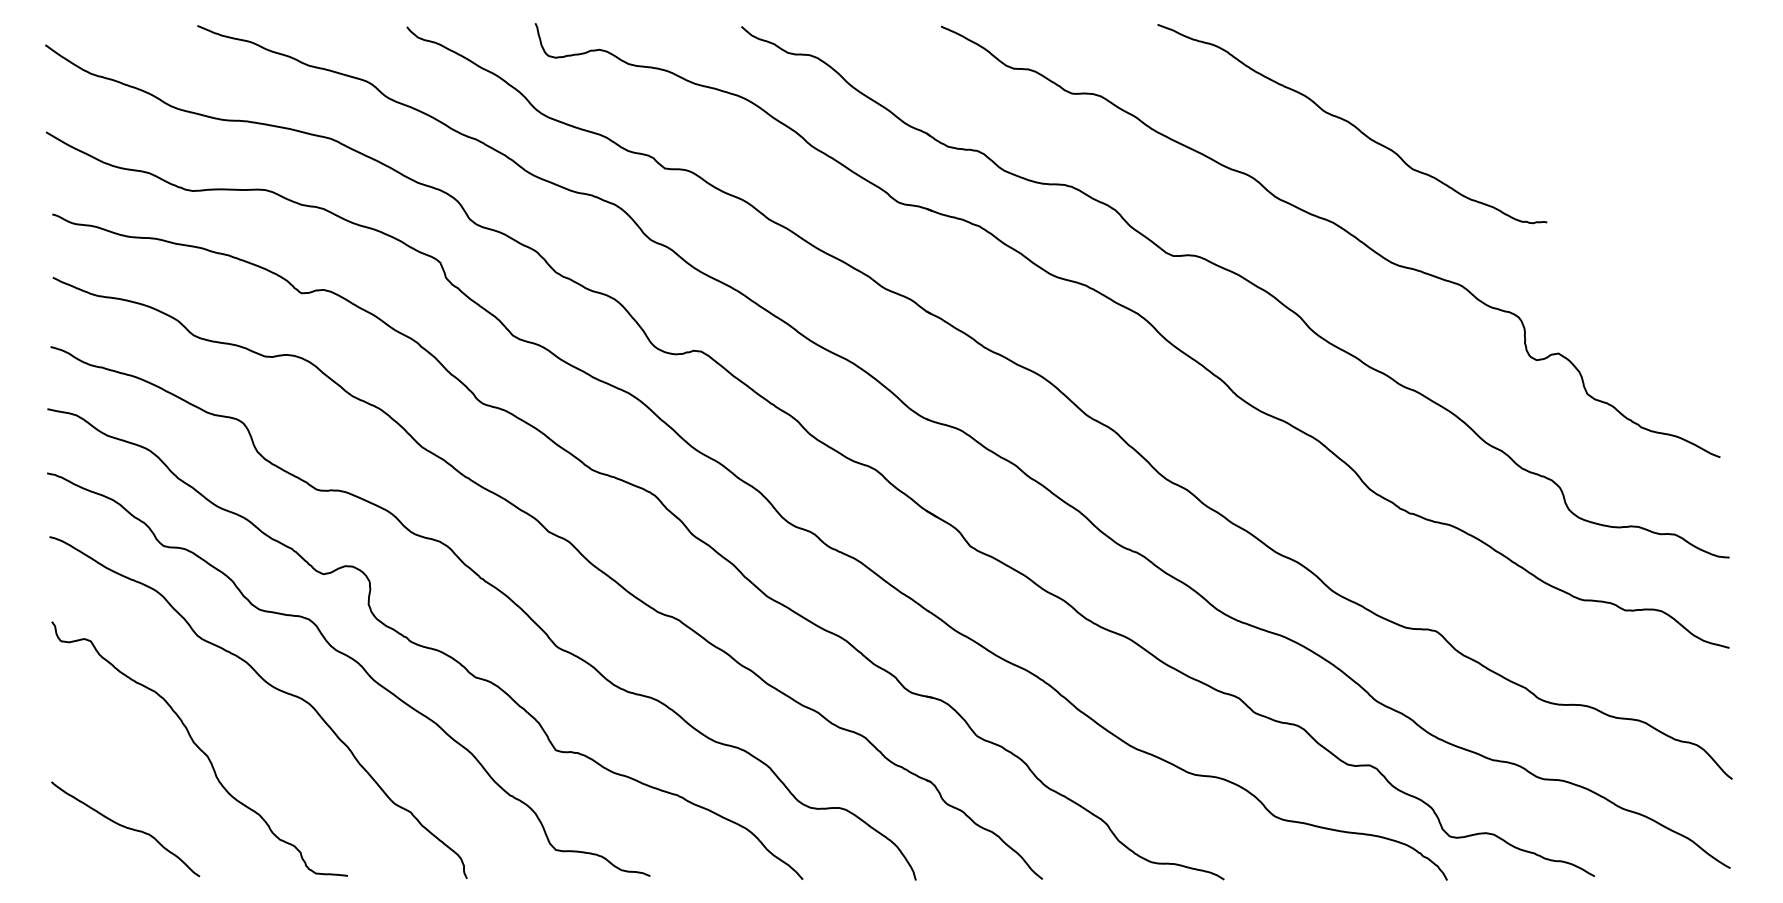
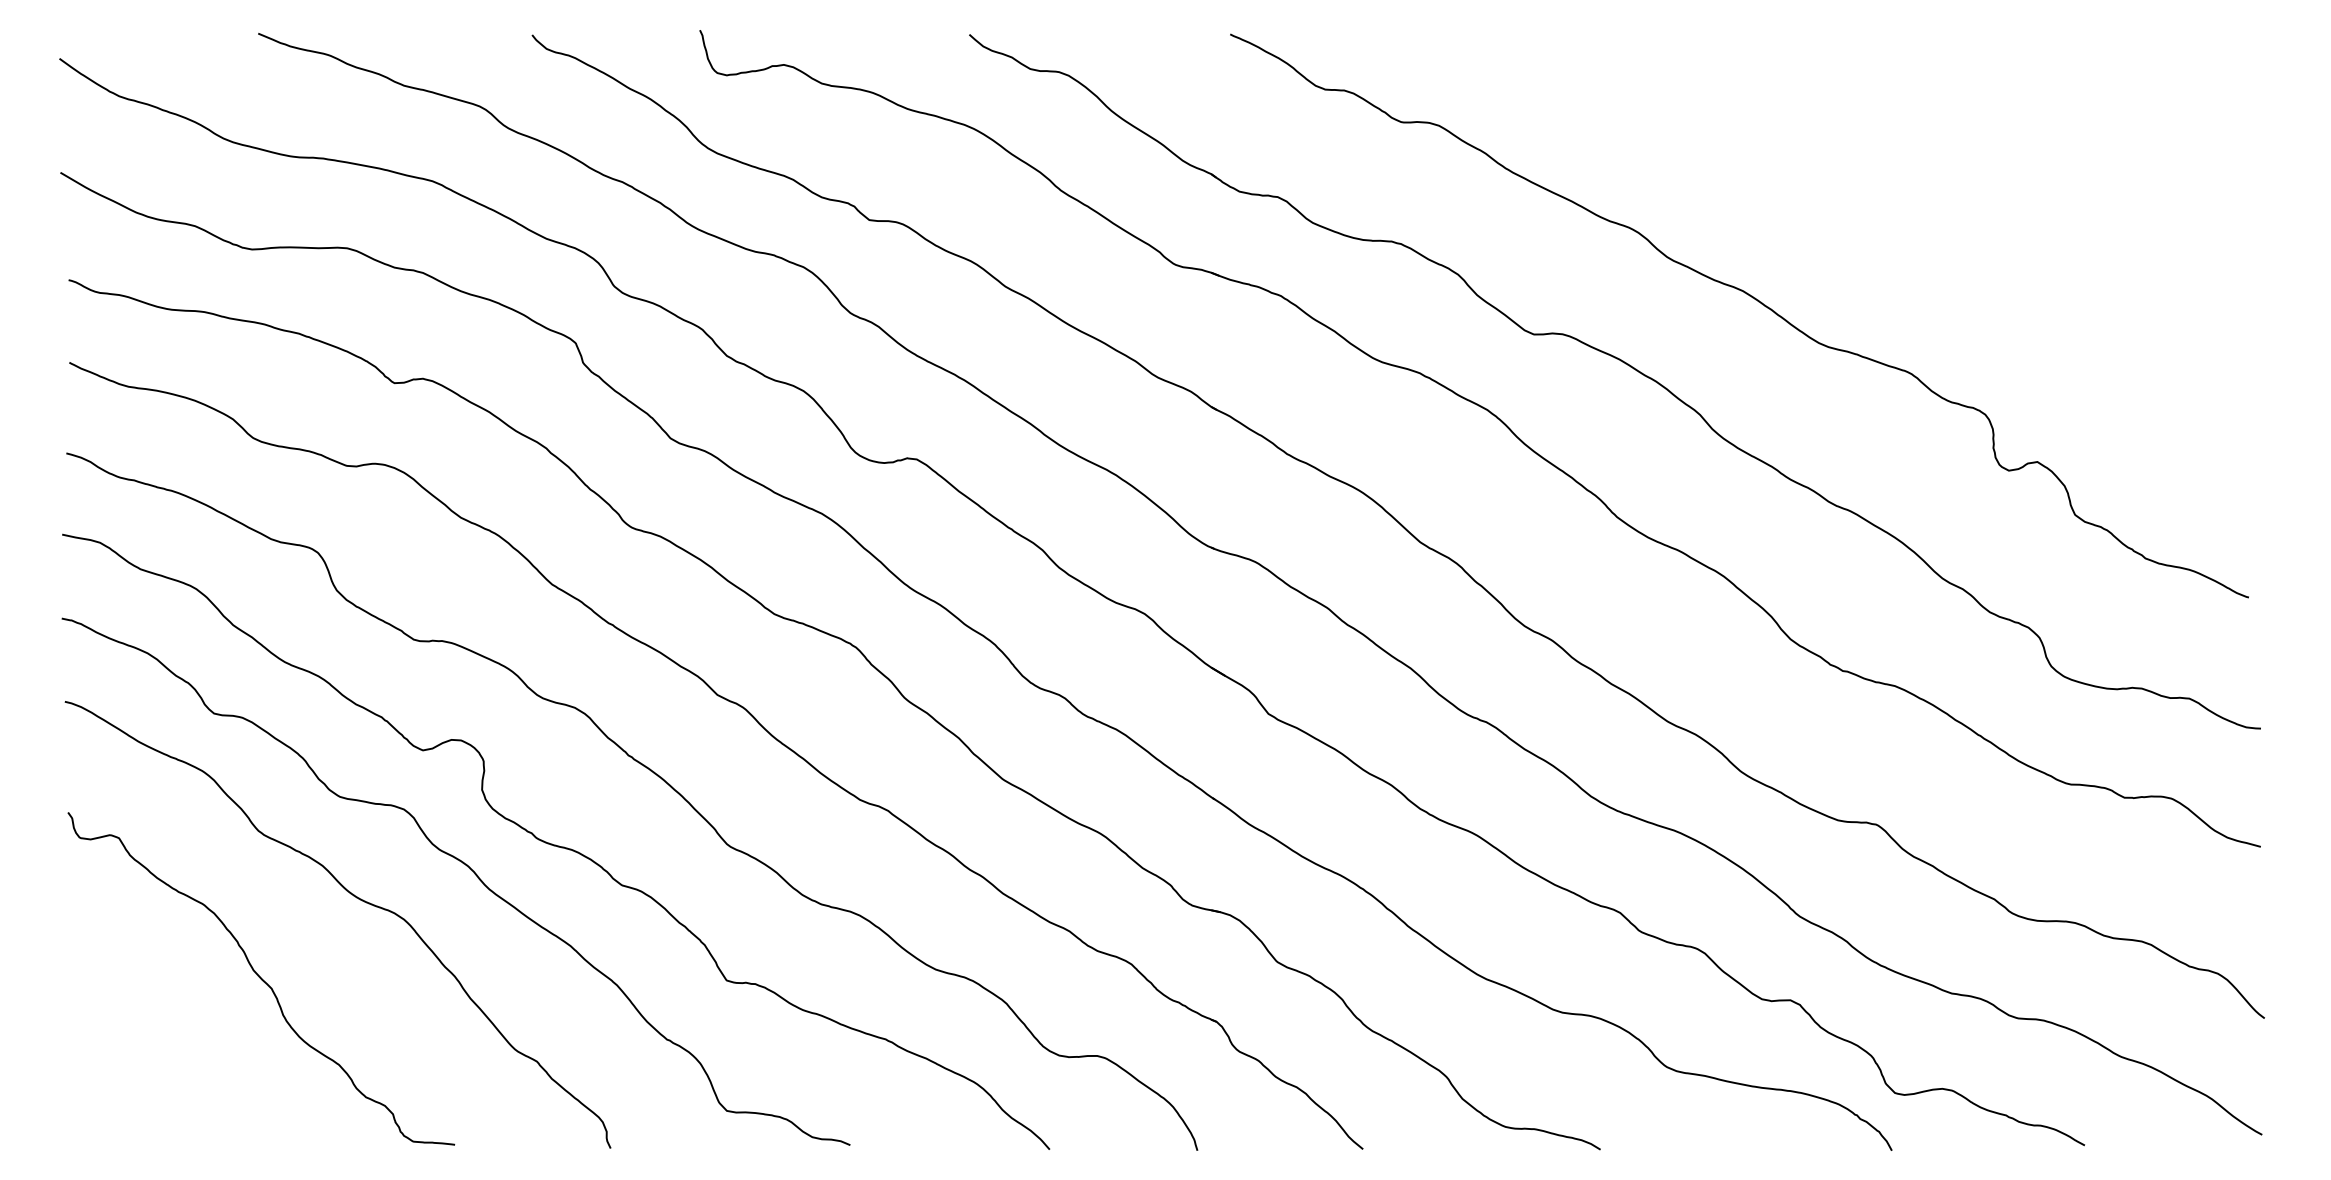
curve: (1352, 124) -> (1768, 162), removed
curve: (125, 828) -> (164, 1082), removed

